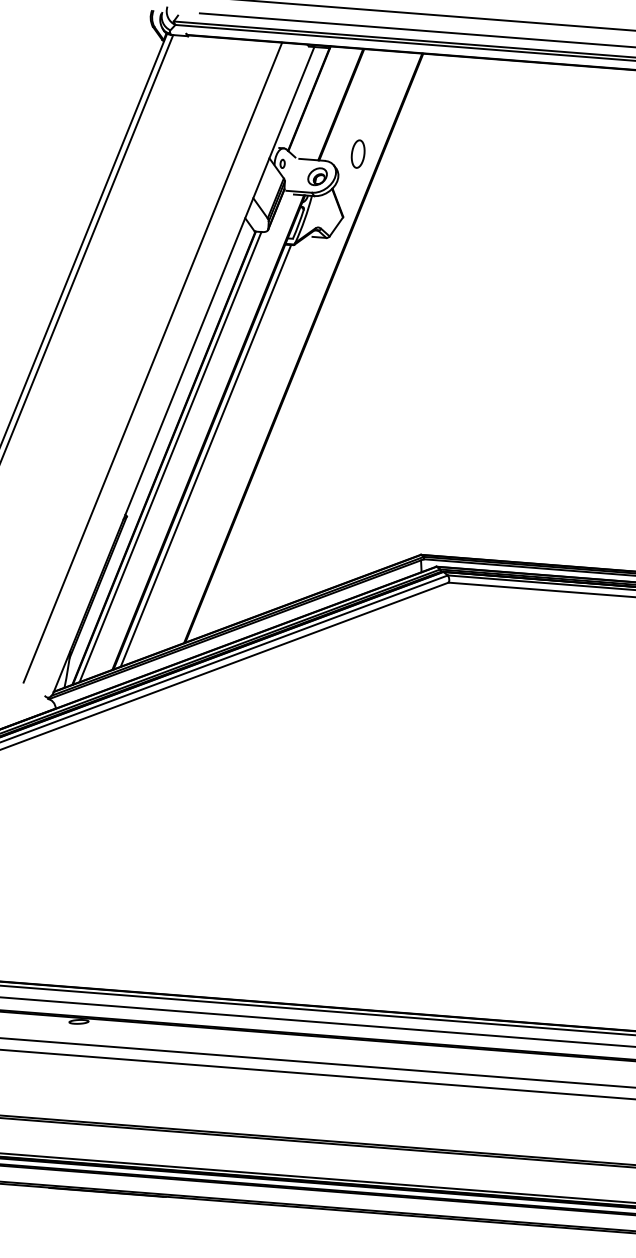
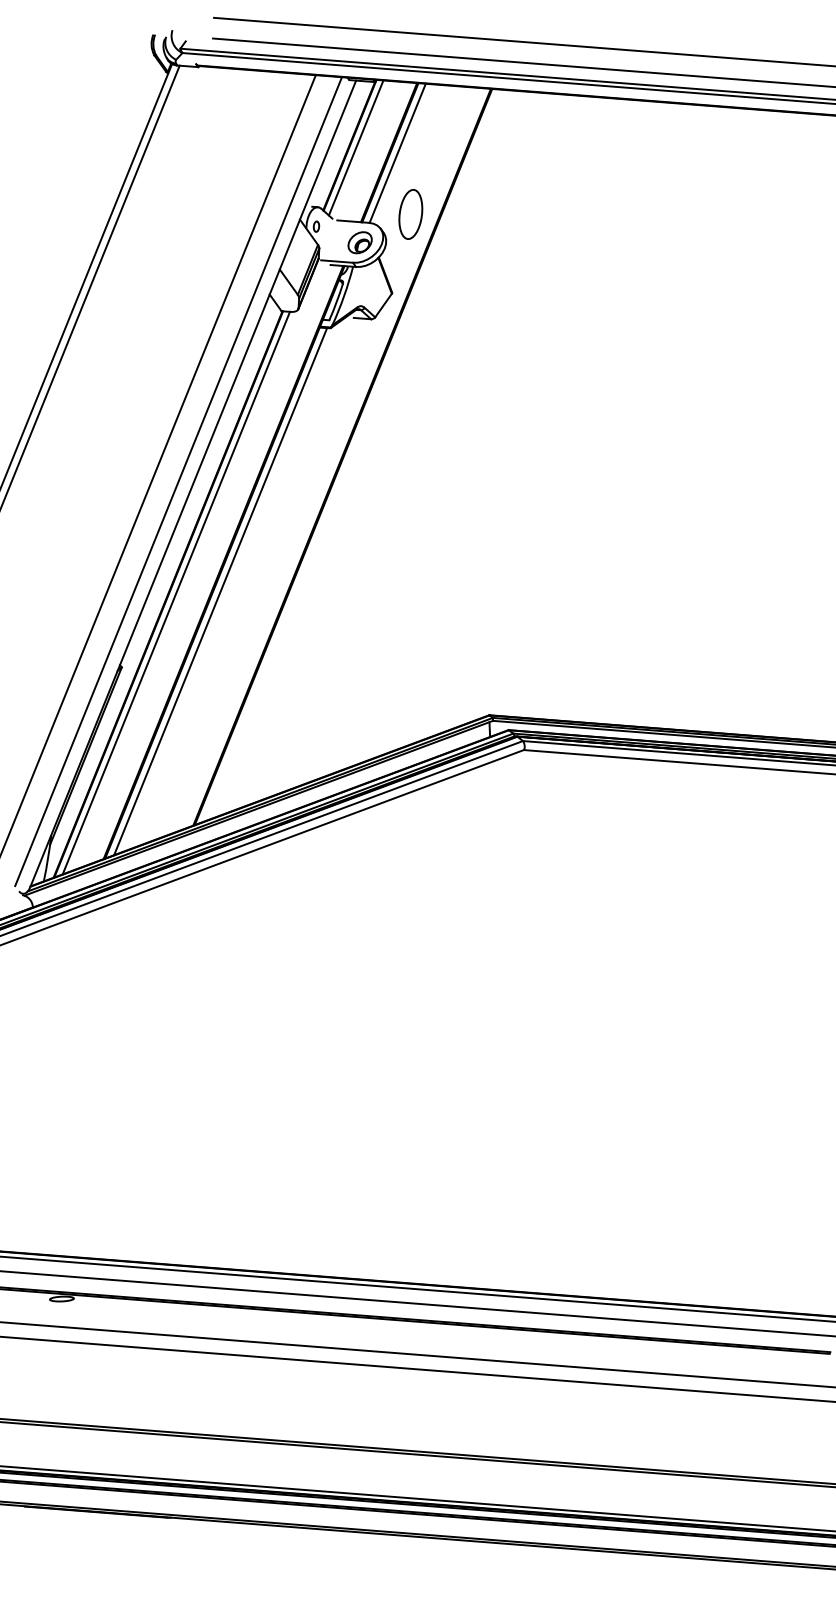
line: (313, 100) -> (355, 147), added
line: (347, 104) -> (397, 152), added
part: (357, 154) -> (410, 214), size x1.43
line: (172, 367) -> (178, 481), added

